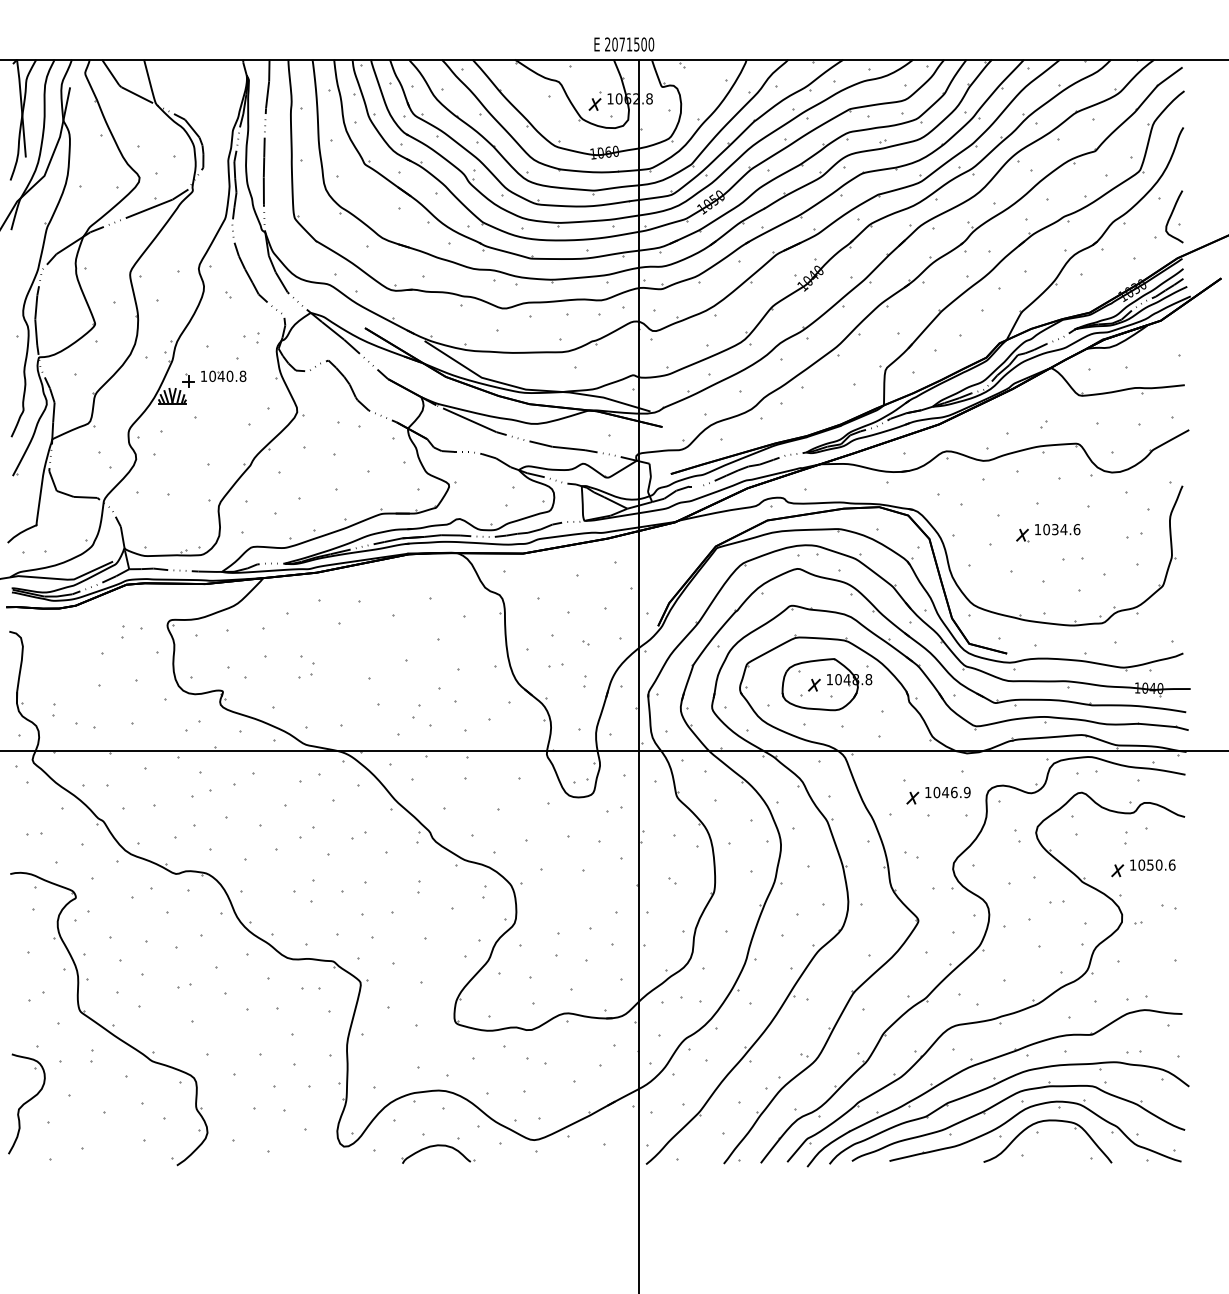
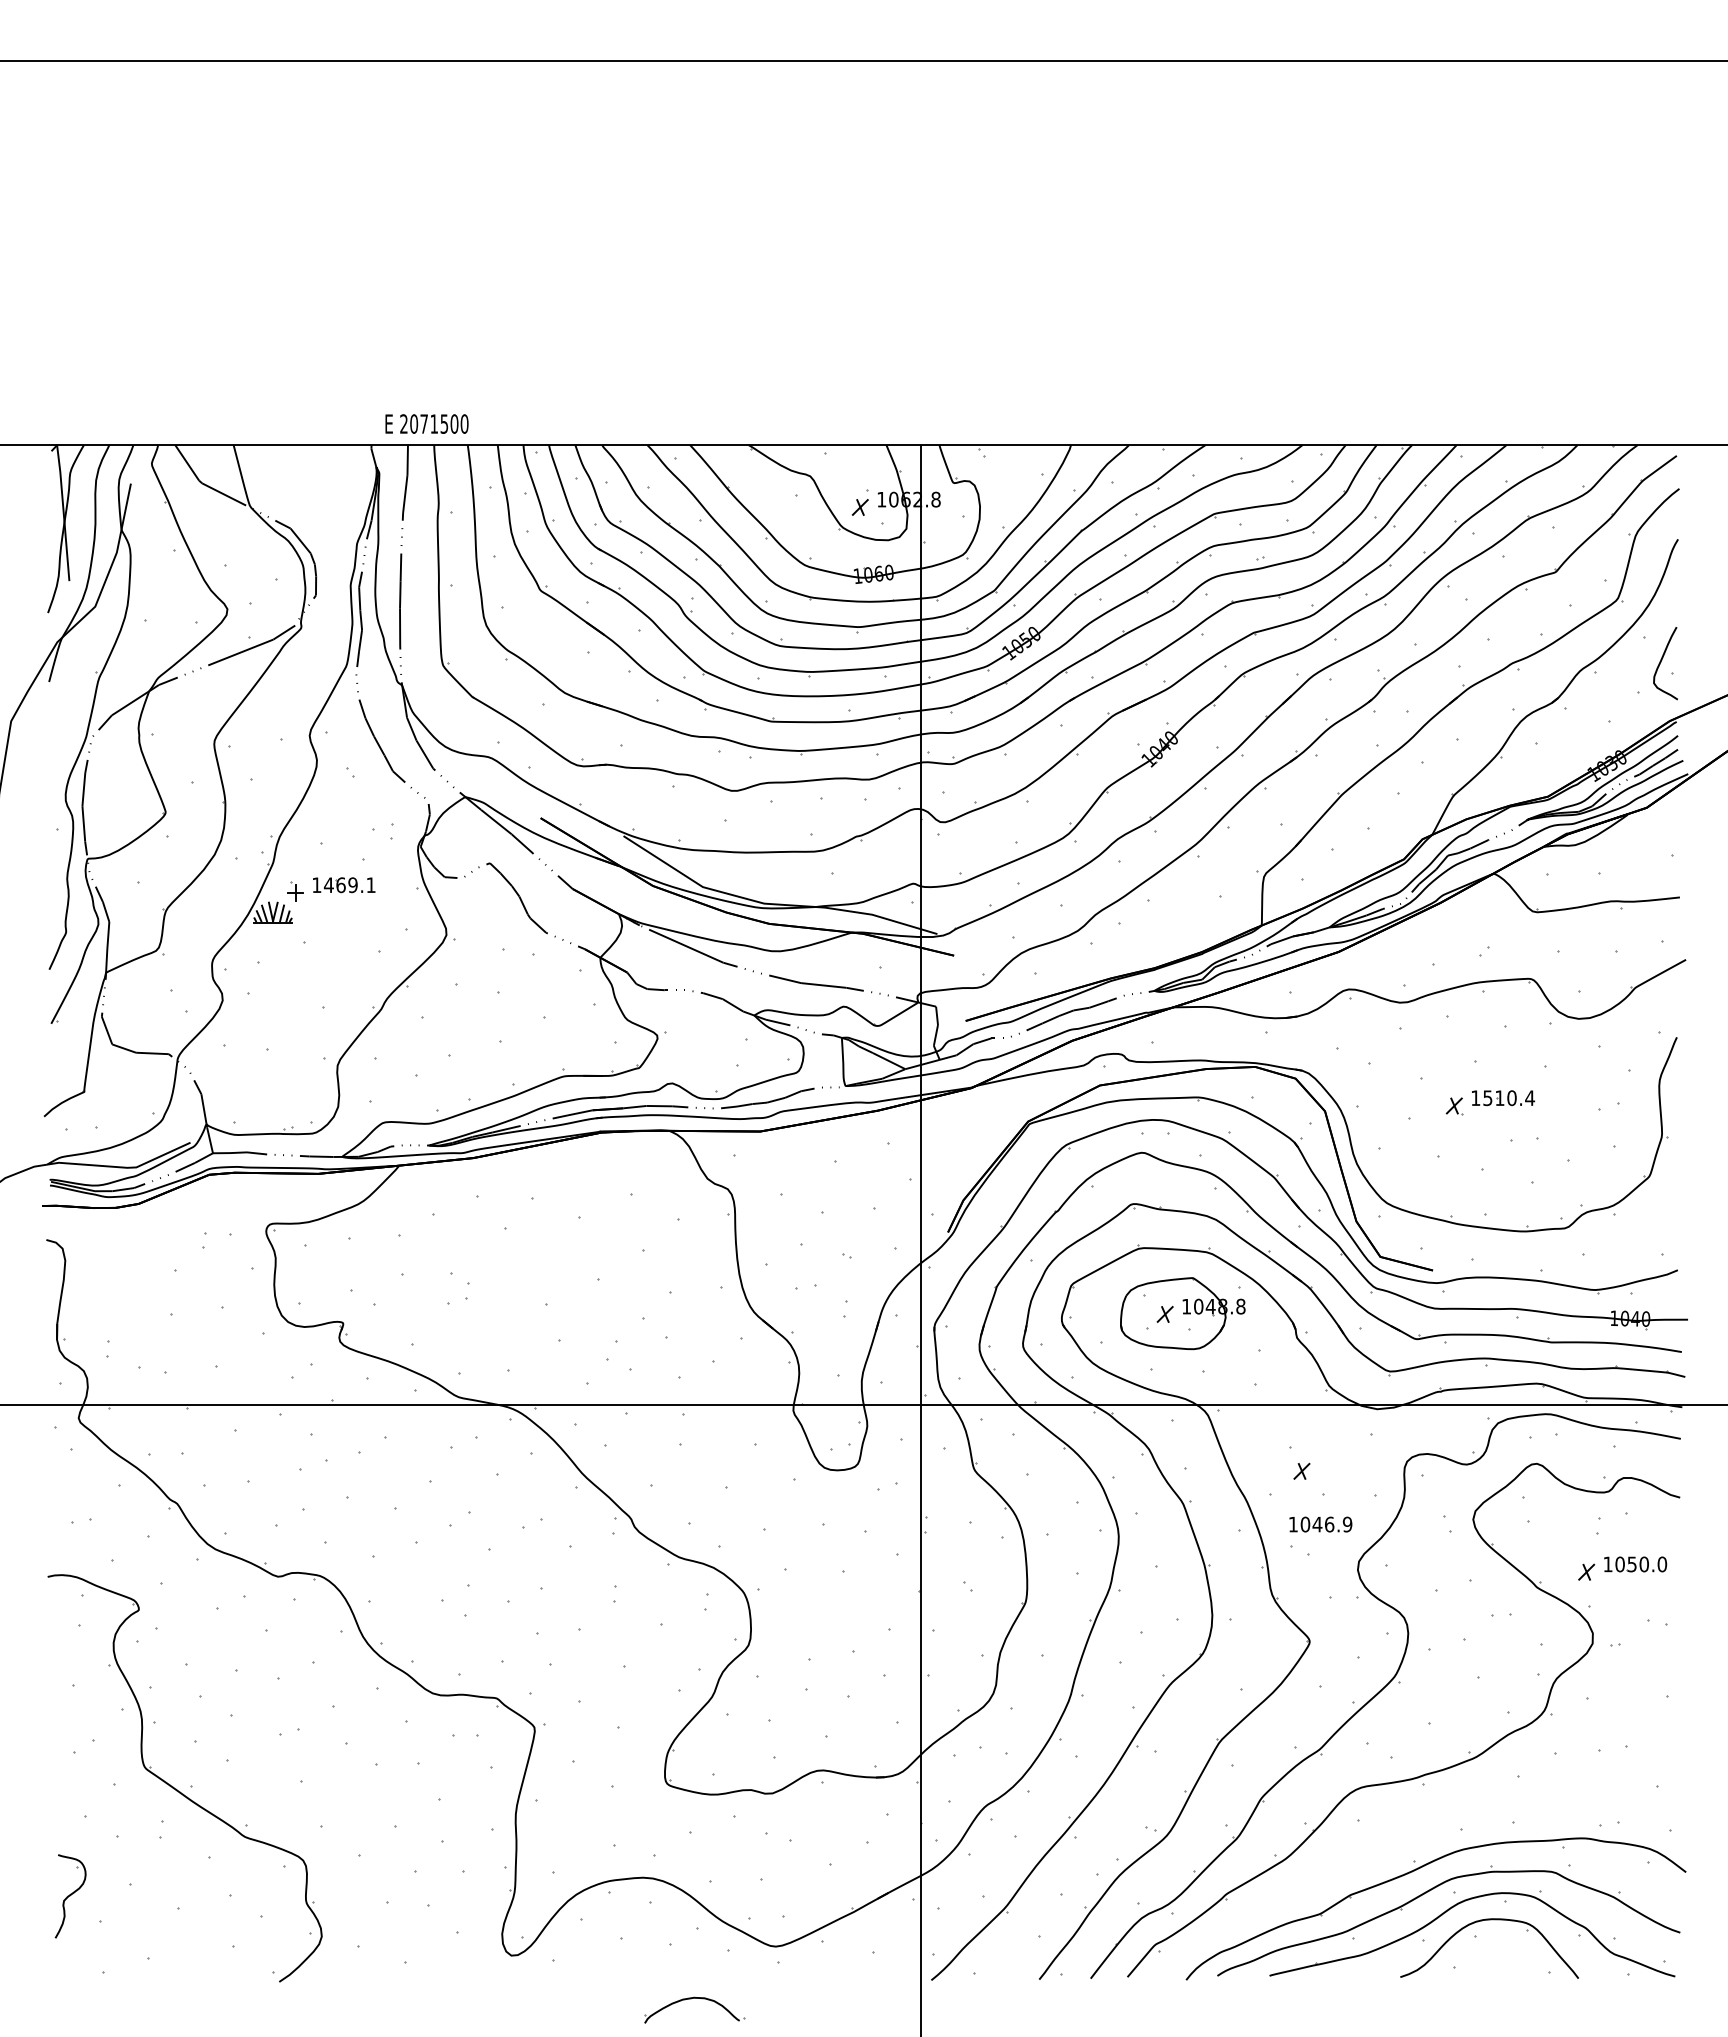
text: (623, 44) -> (426, 423), moved
text: (227, 376) -> (349, 885), 1040.8 -> 1469.1
text: (1062, 529) -> (1509, 1098), 1034.6 -> 1510.4
text: (947, 792) -> (1320, 1524), moved
text: (1172, 864) -> (1662, 1563), 1050.6 -> 1050.0
part: (983, 1063) -> (1400, 1839), removed
part: (26, 1104) -> (70, 1896), size x0.6
part: (436, 1146) -> (691, 1999), moved

